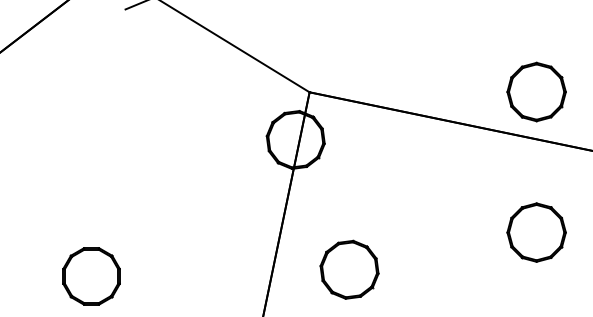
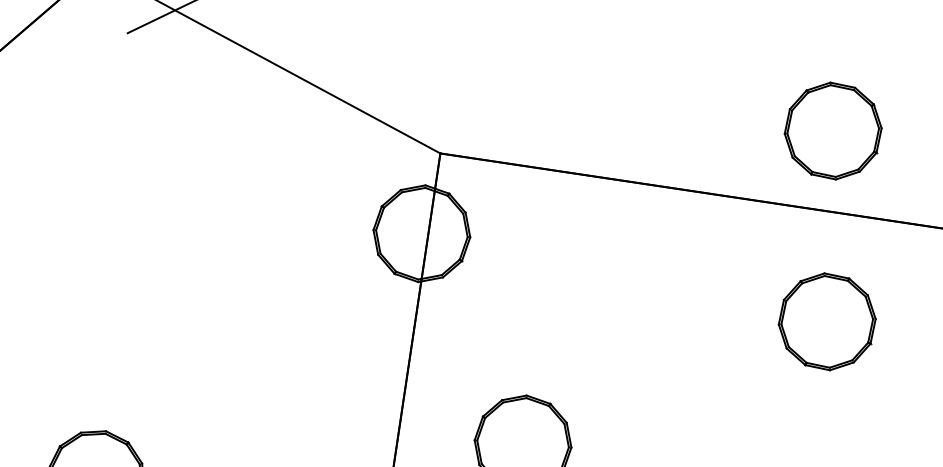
part: (536, 91) -> (832, 130), moved
part: (536, 232) -> (826, 321), moved

